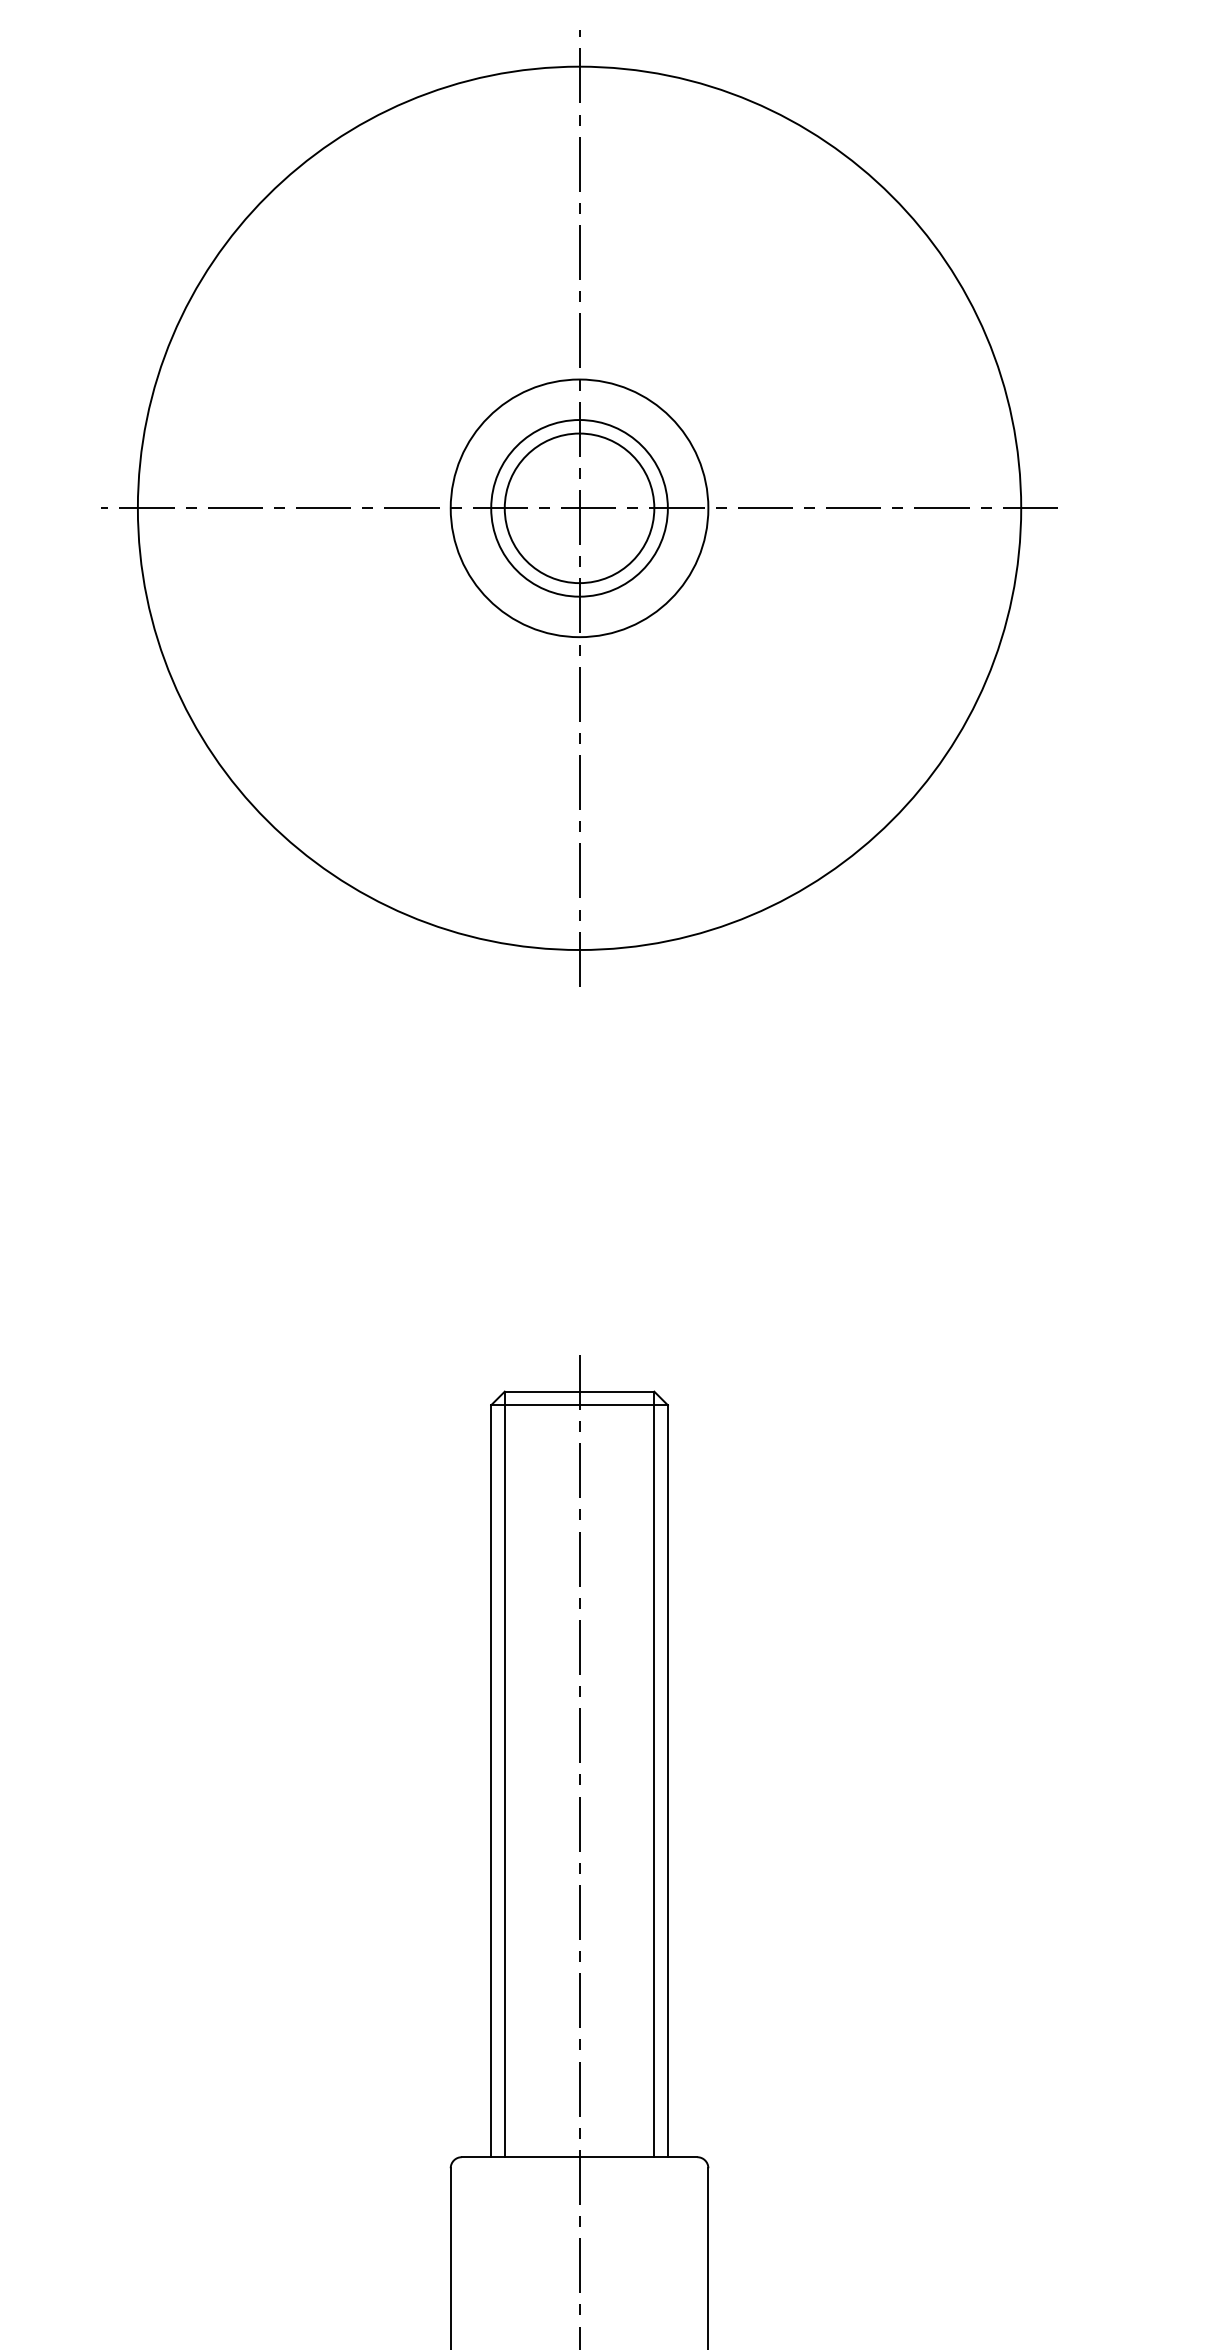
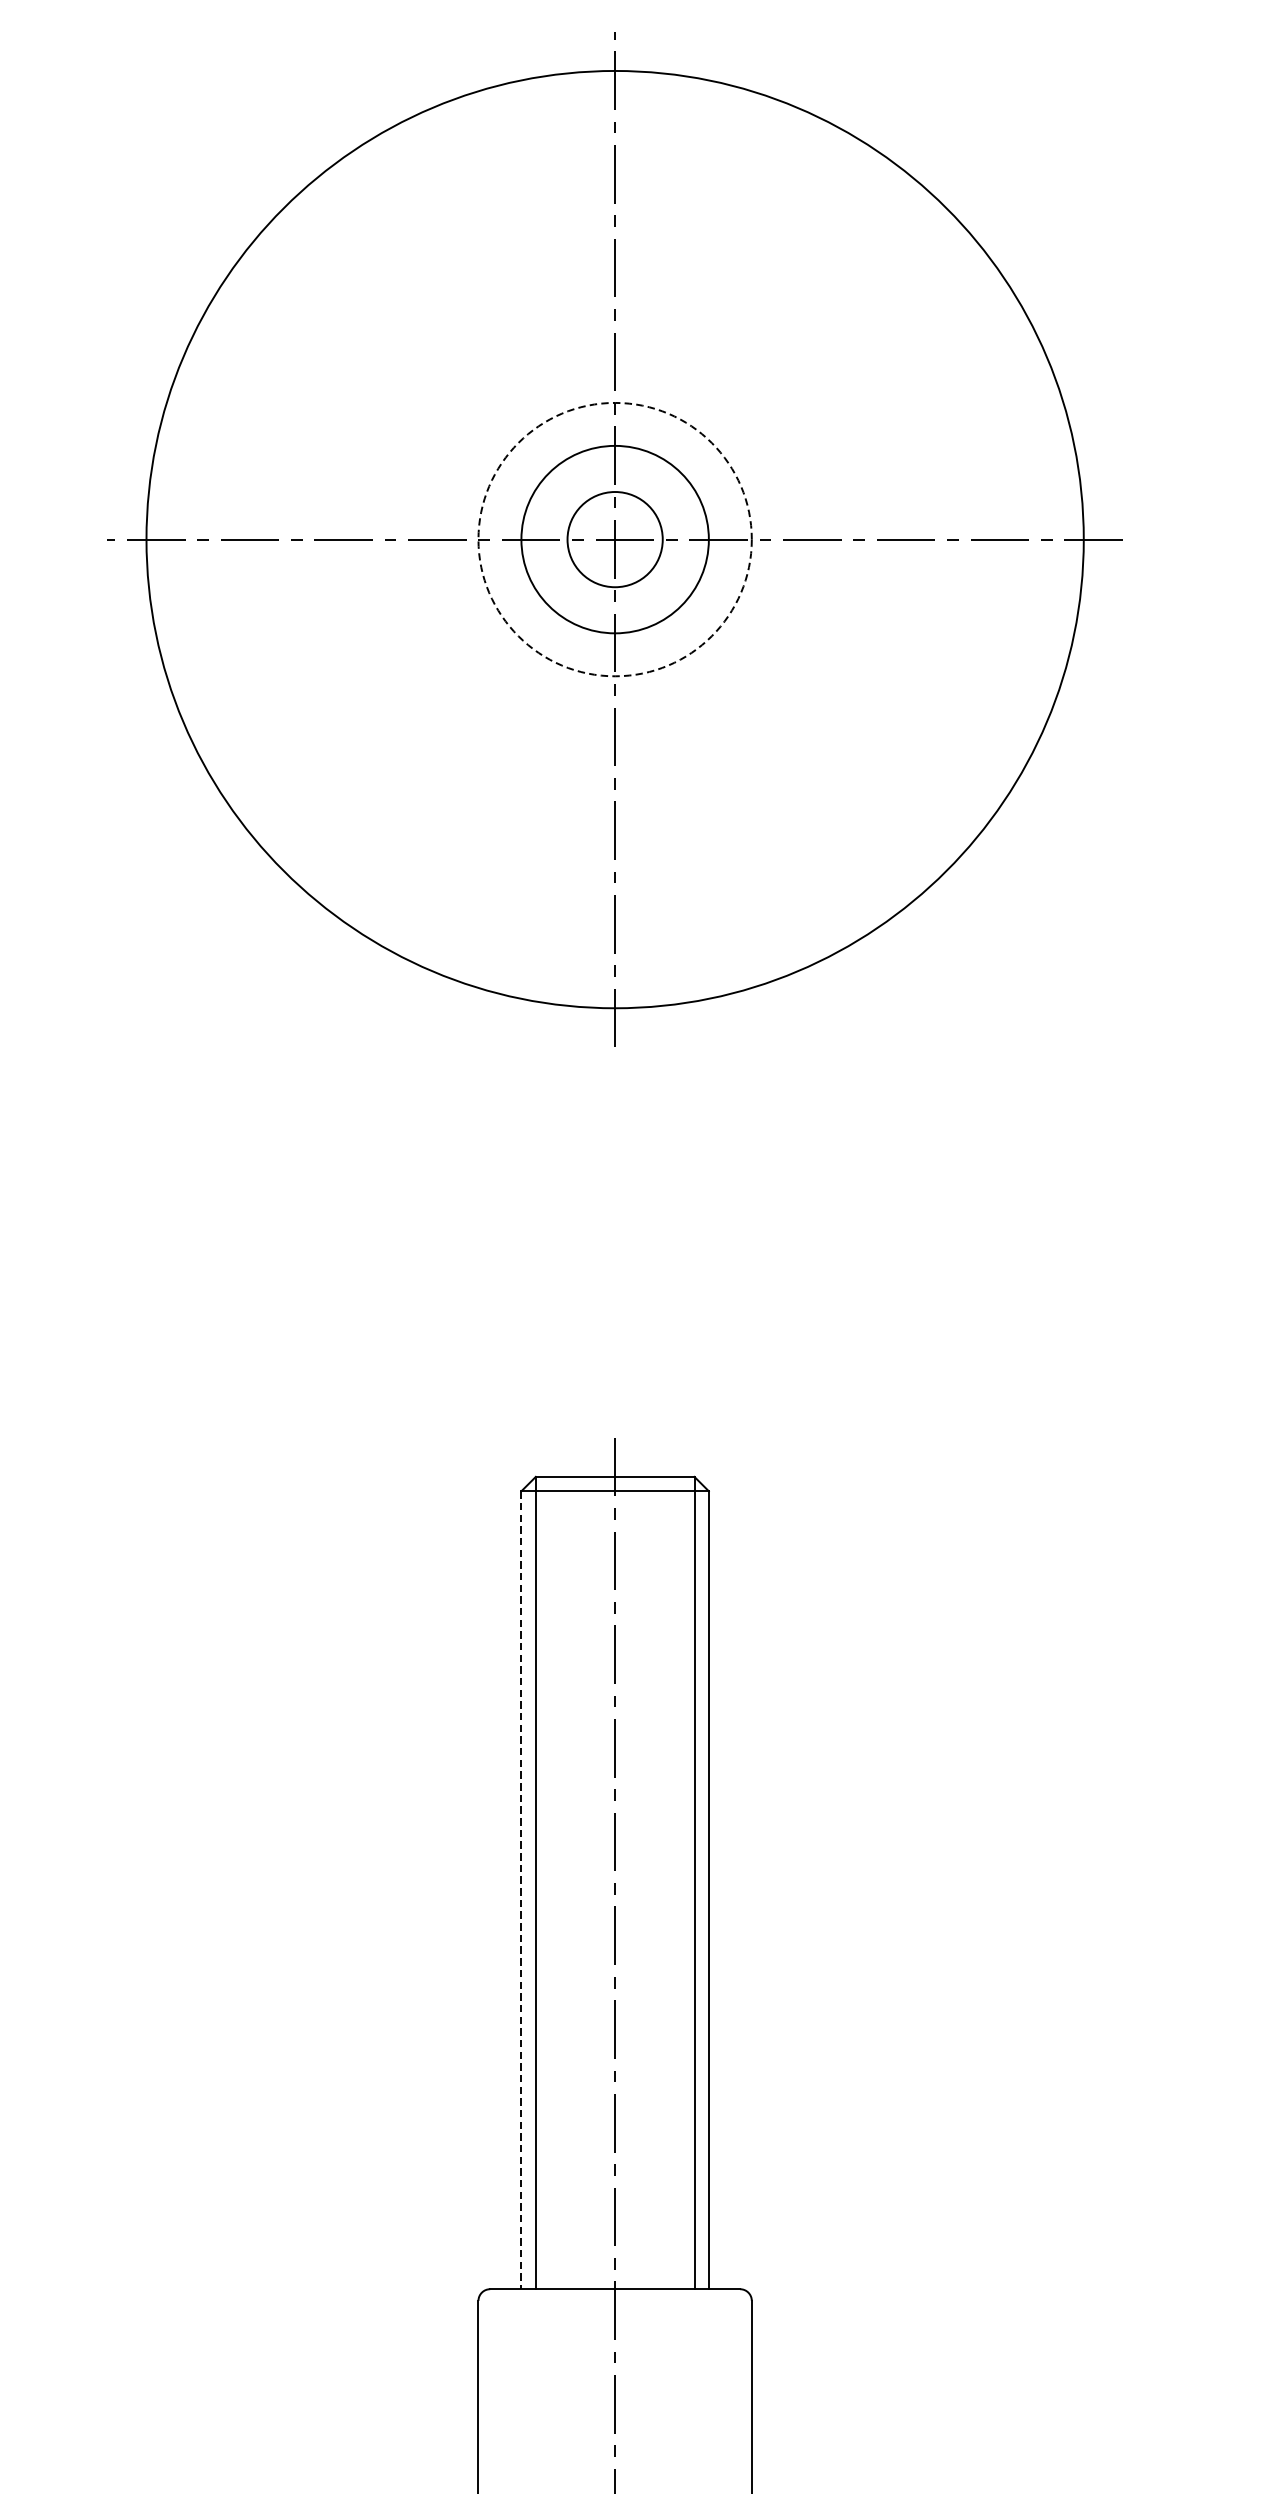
circle: (579, 508) -> (615, 539), size x0.6
circle: (579, 508) -> (615, 539), solid -> dashed
line: (491, 1781) -> (521, 1890), solid -> dashed

